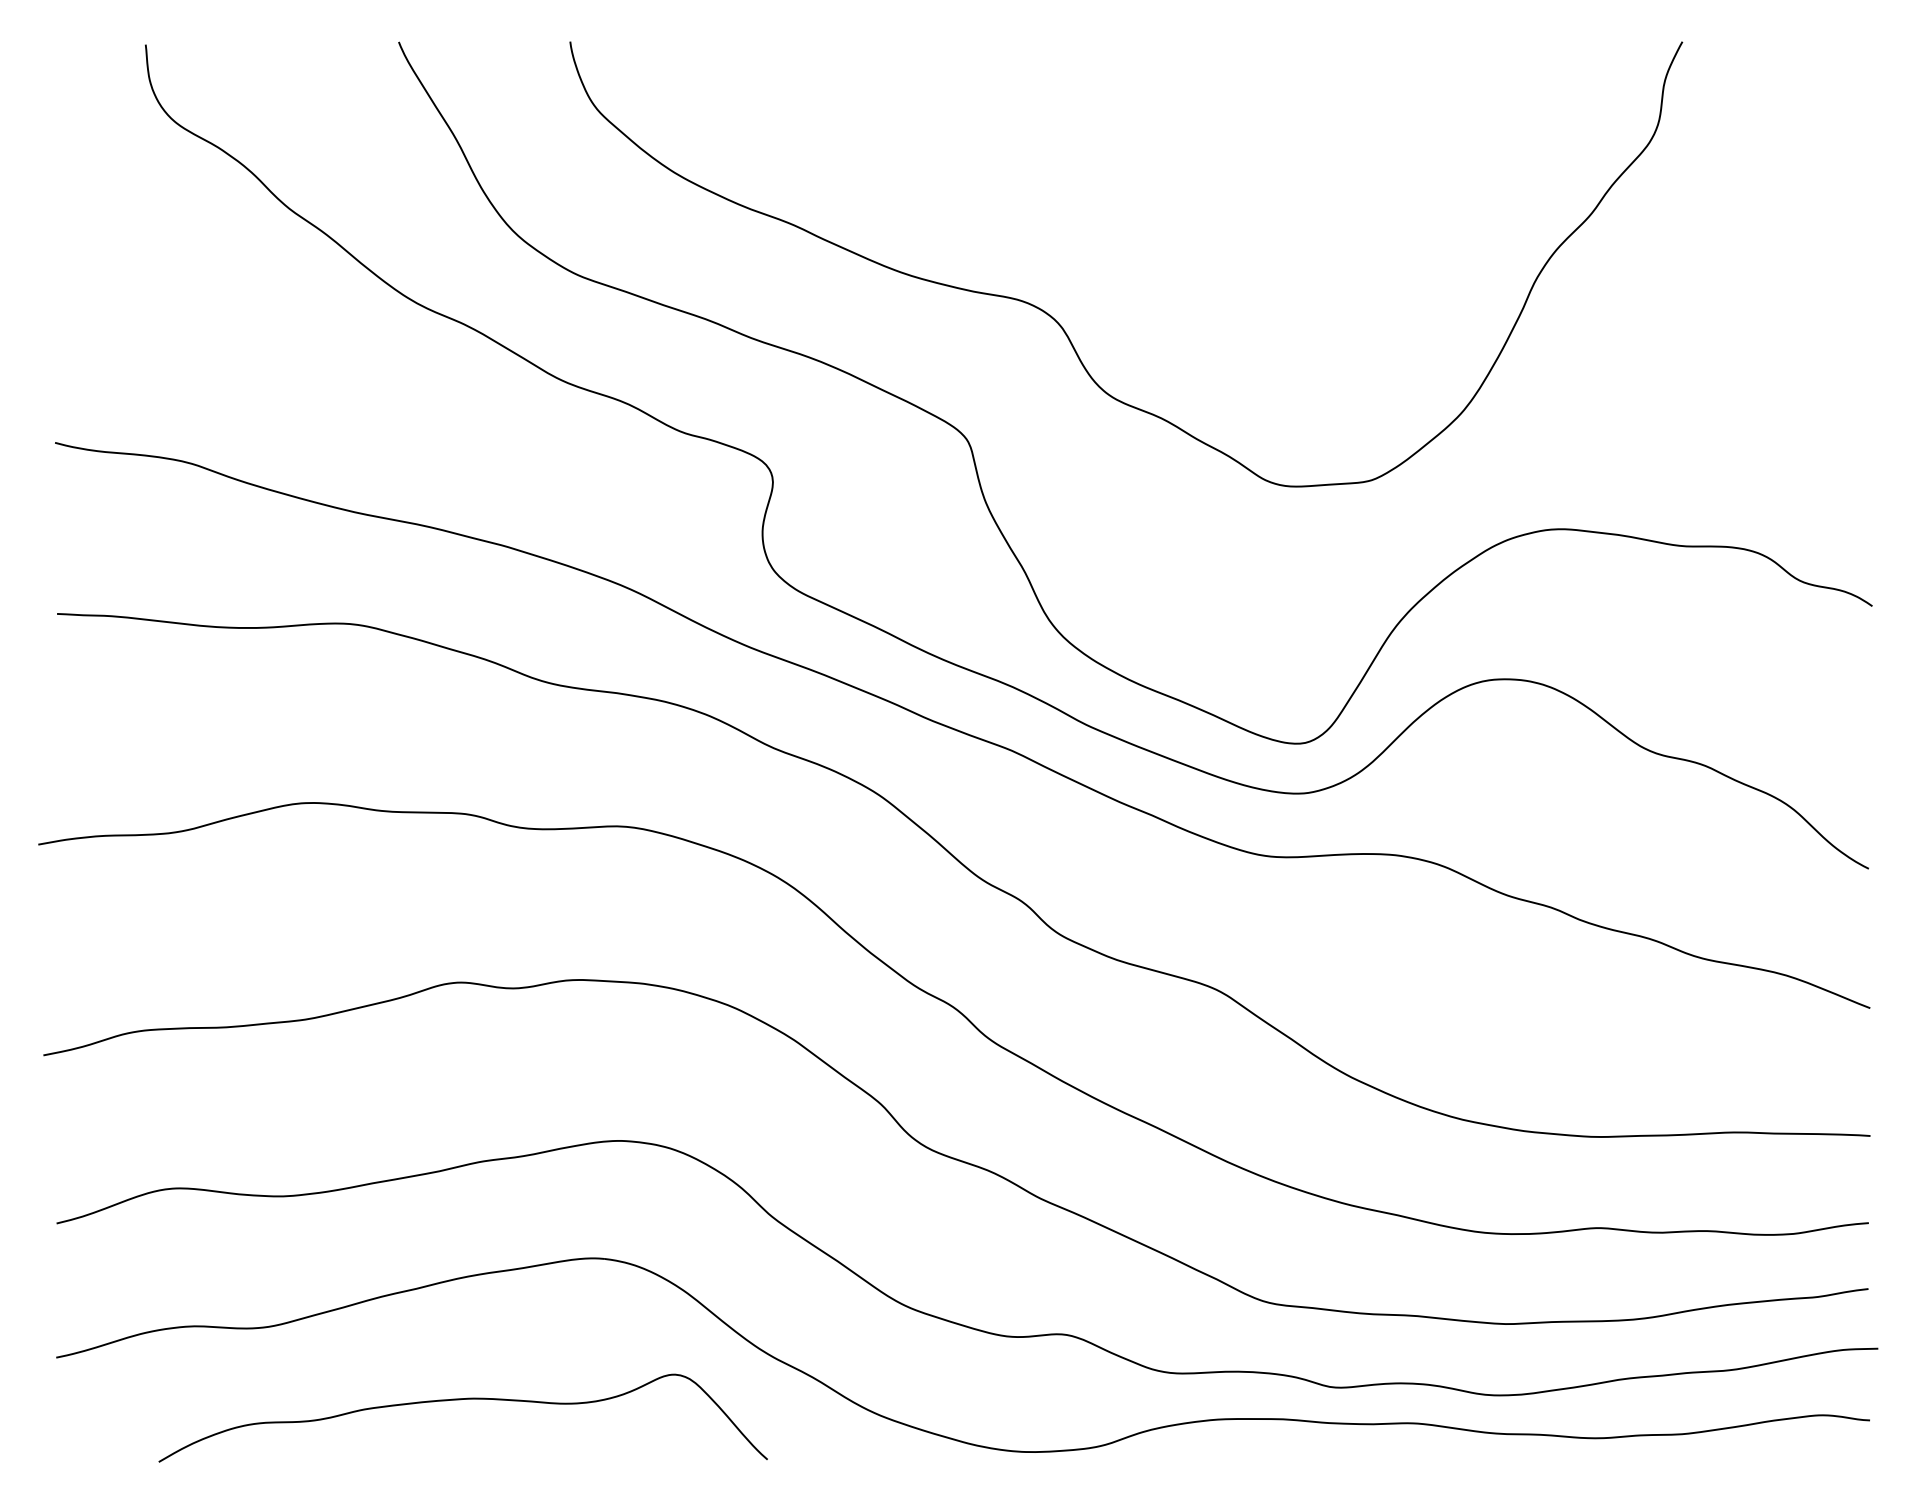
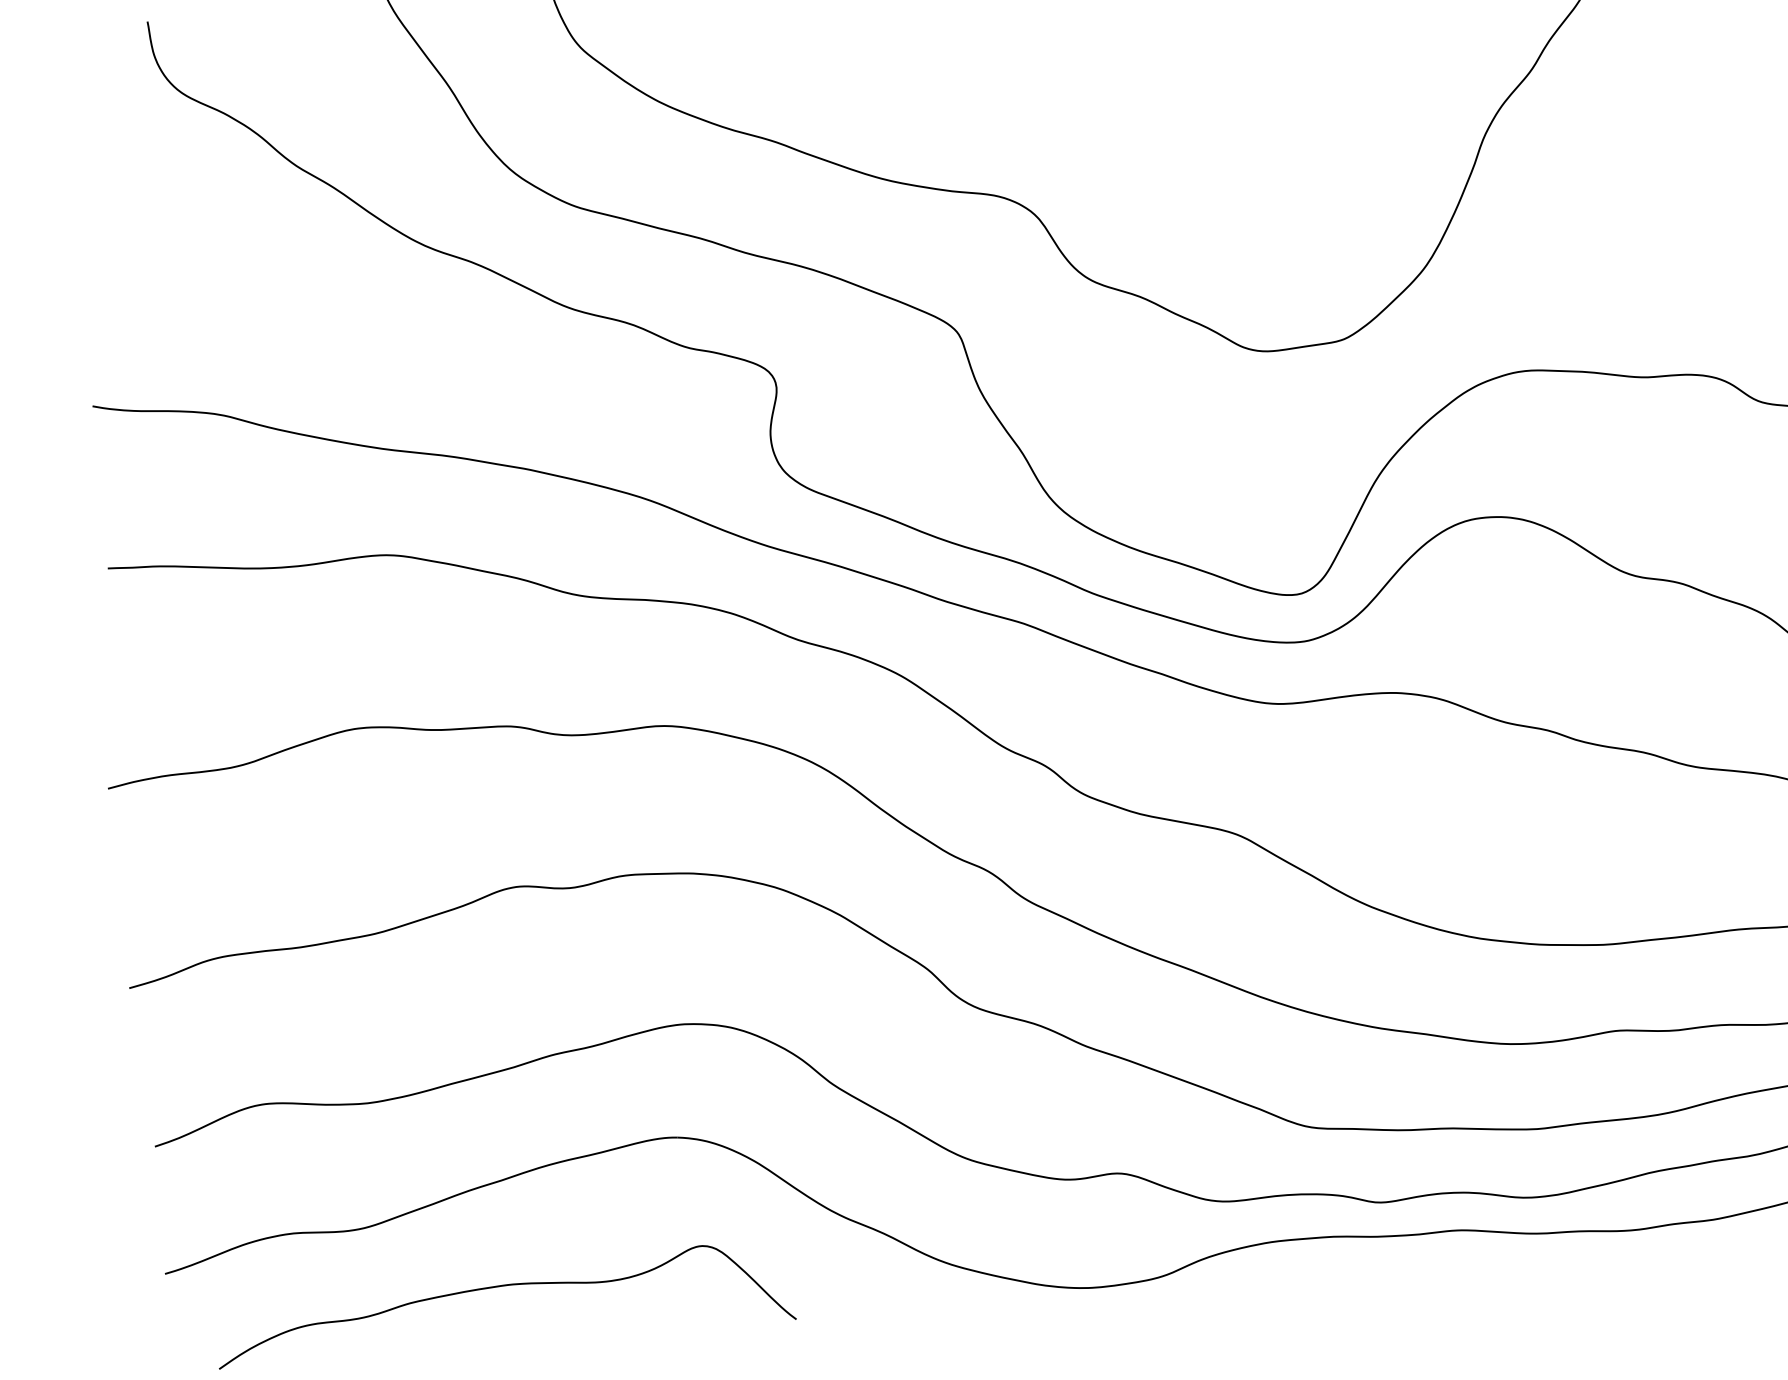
curve: (460, 1400) -> (500, 1287), moved

